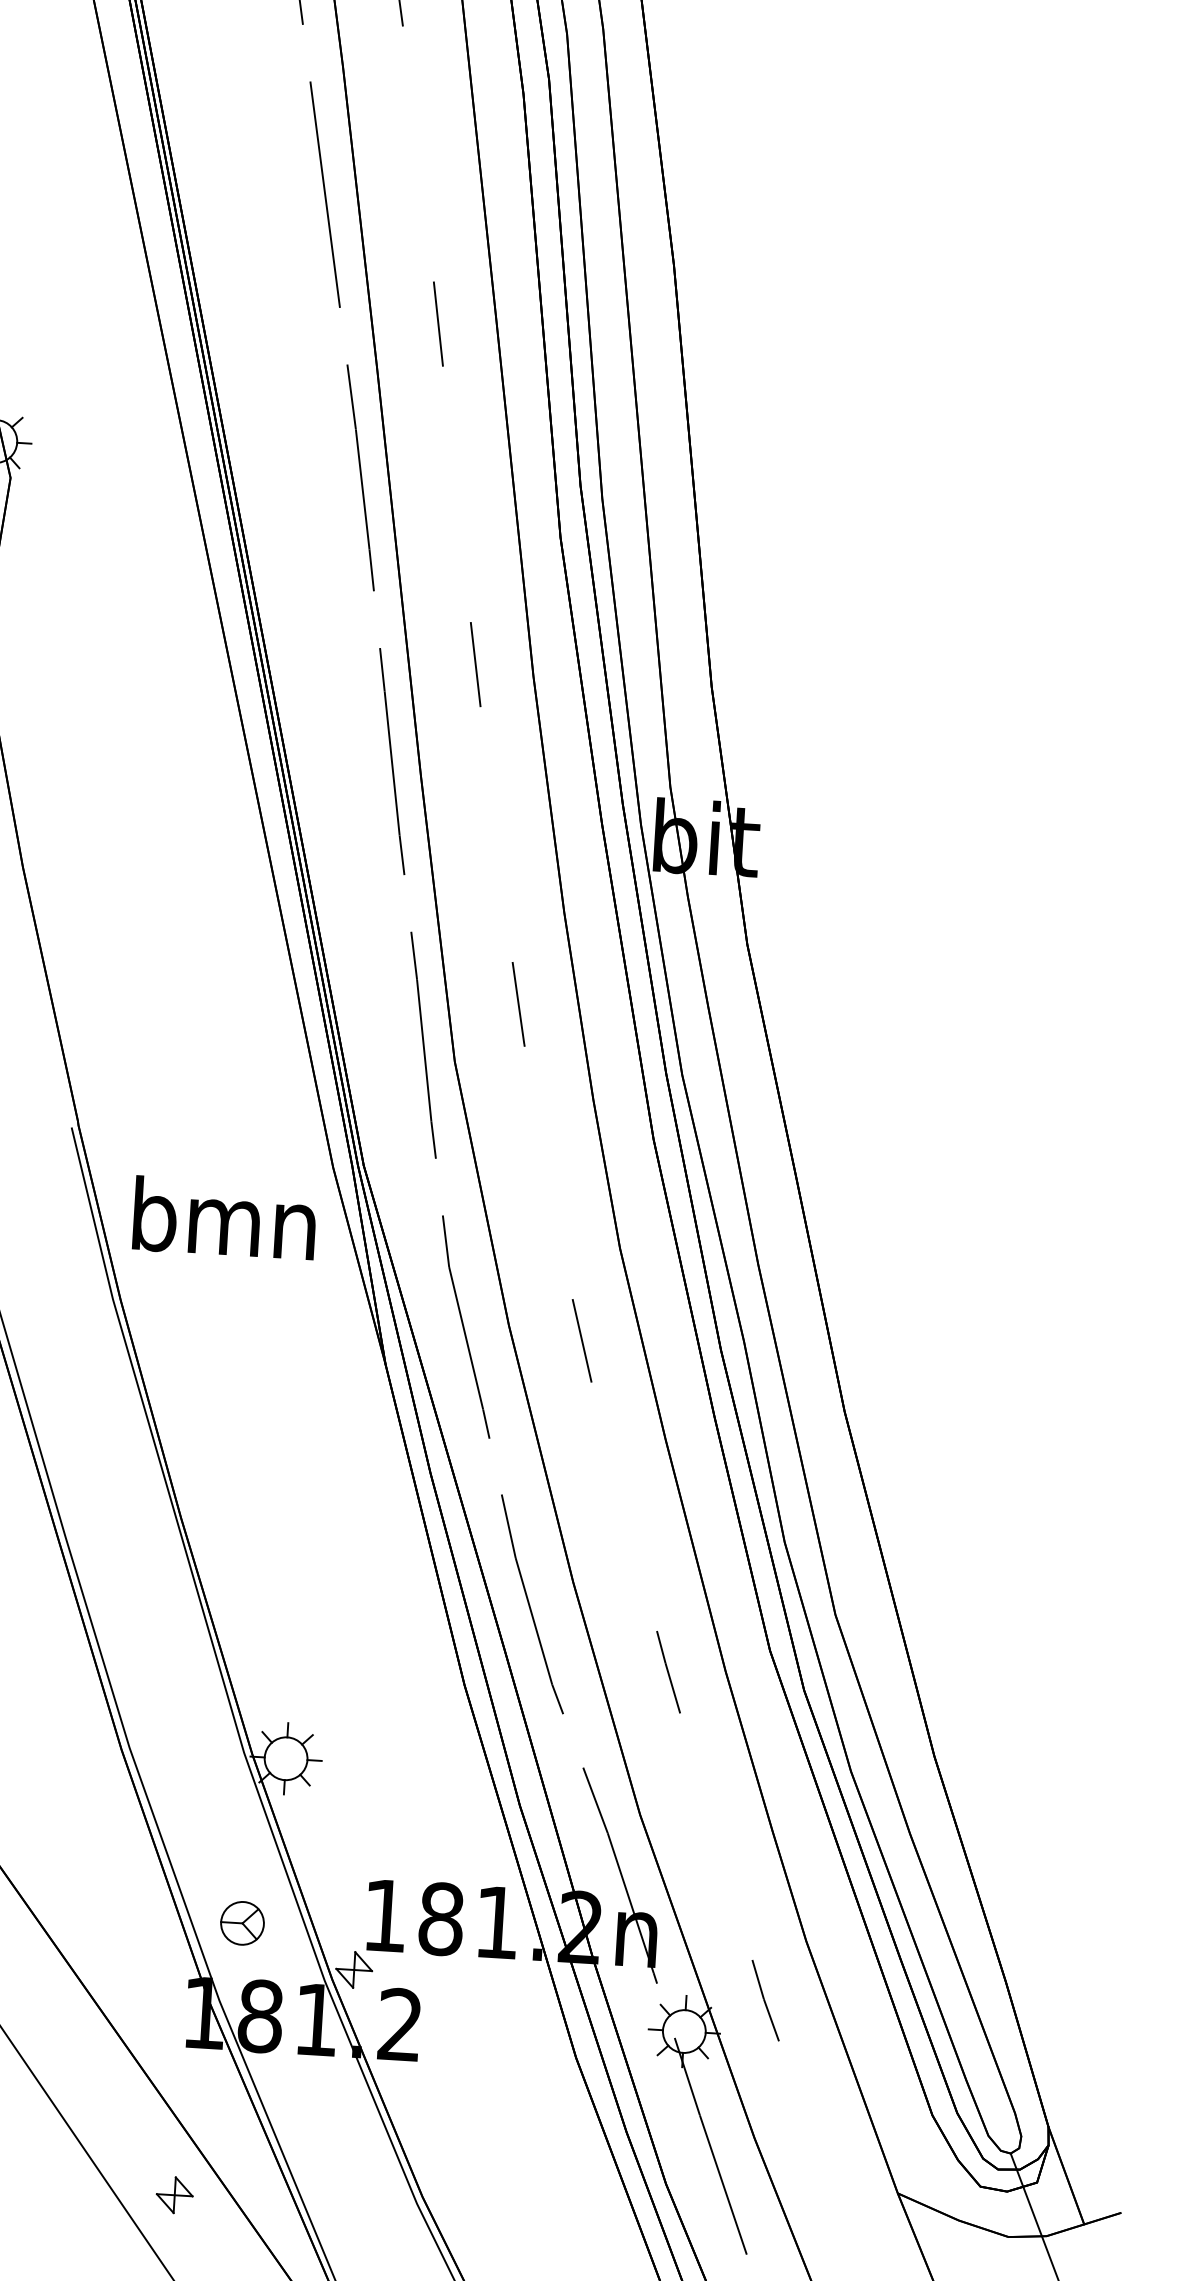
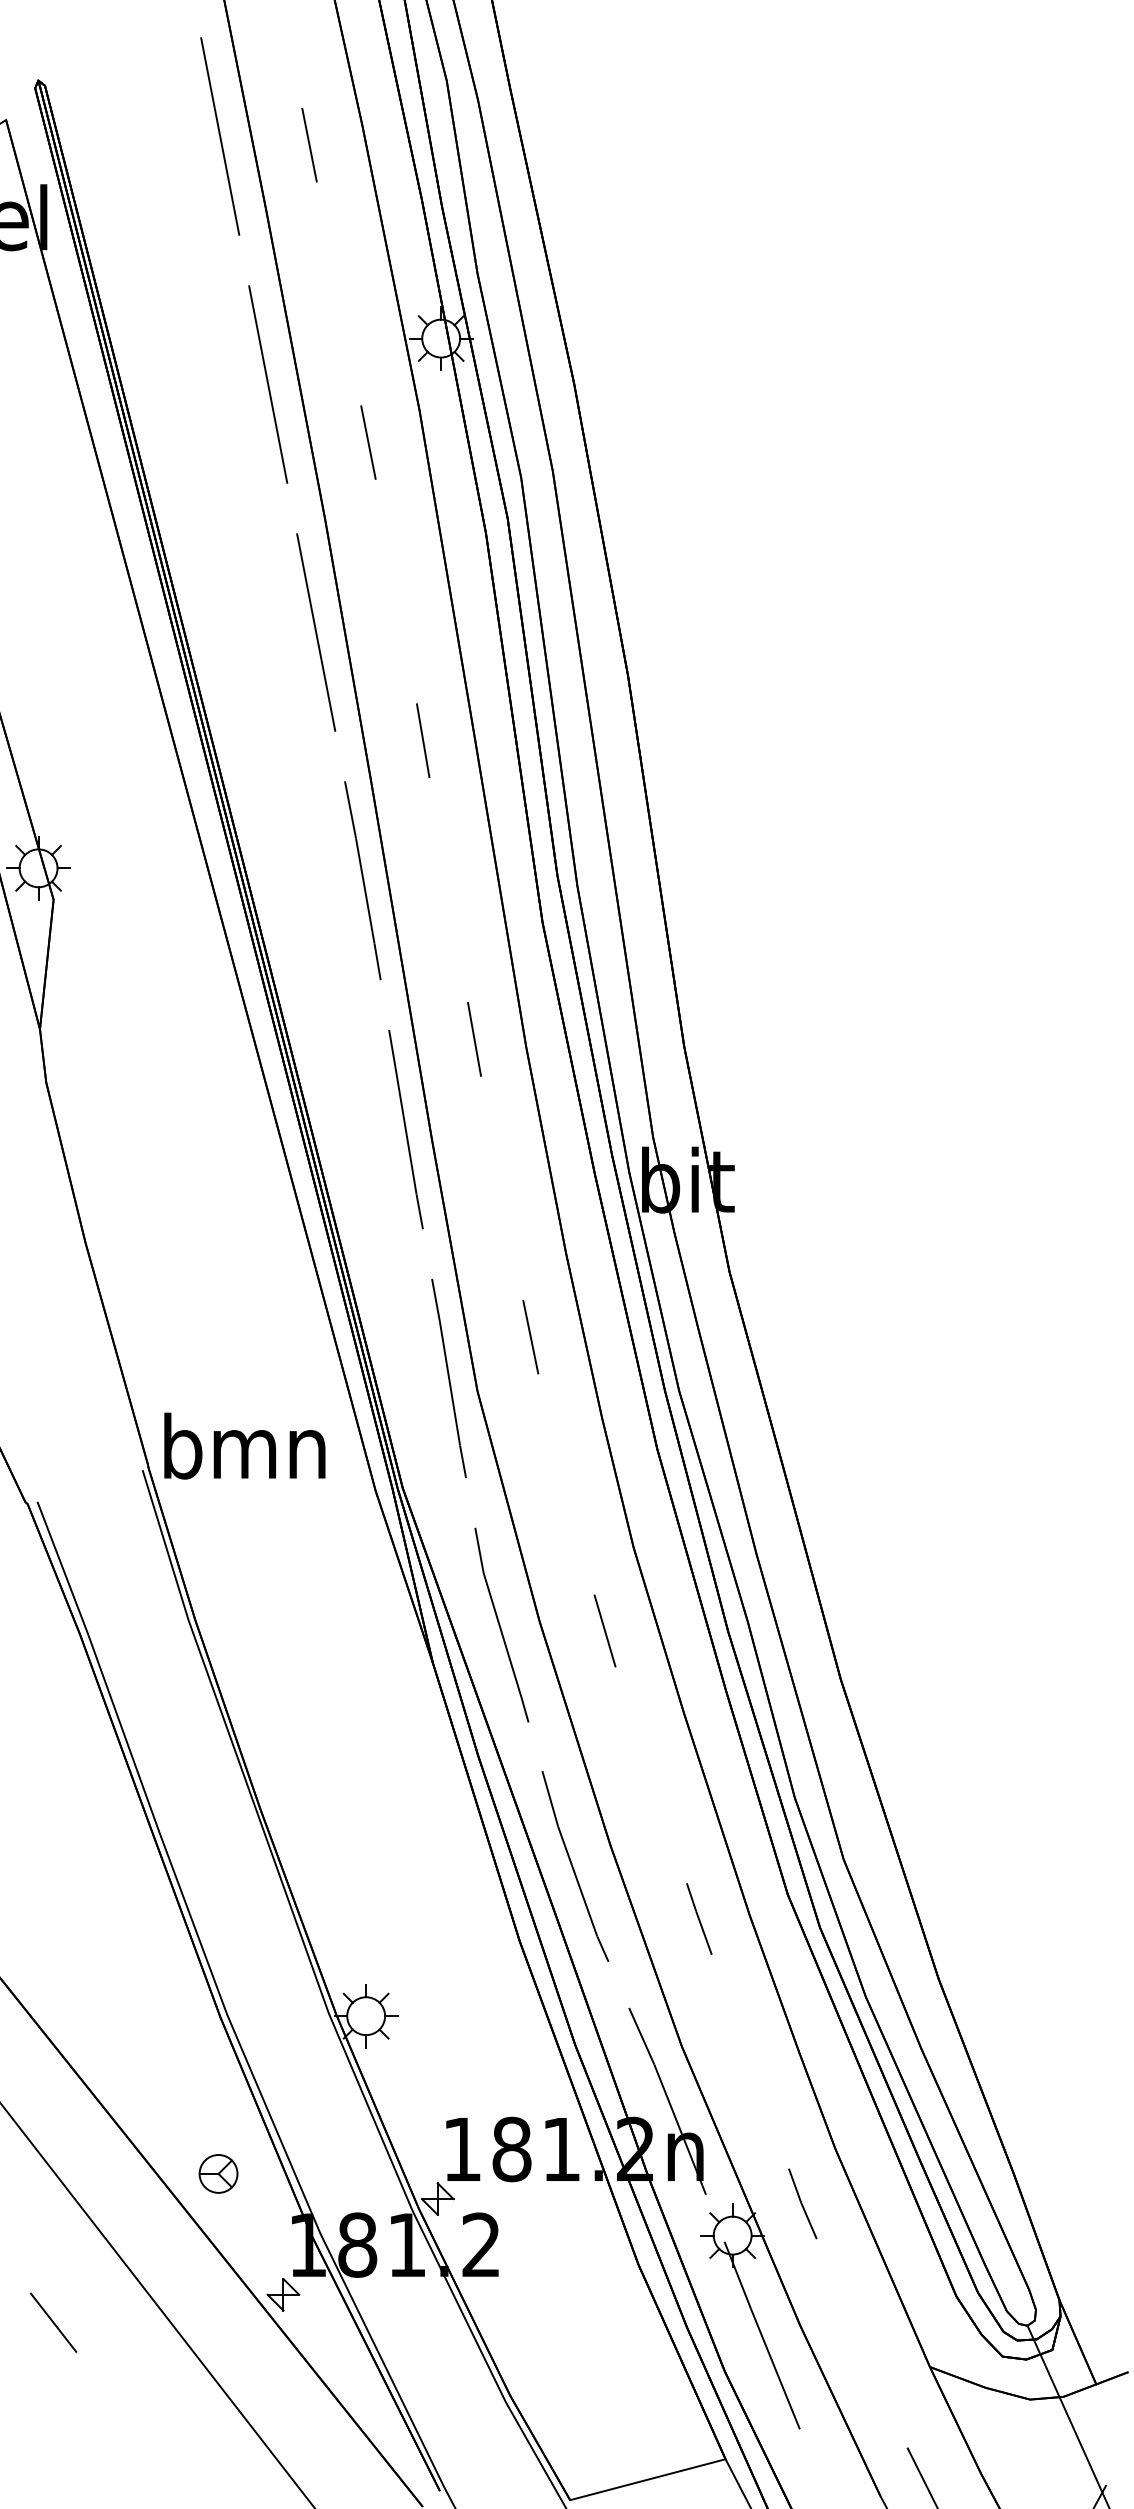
text: (224, 1217) -> (244, 1445), moved
part: (242, 1922) -> (218, 2173), moved
part: (174, 2194) -> (283, 2294), moved

